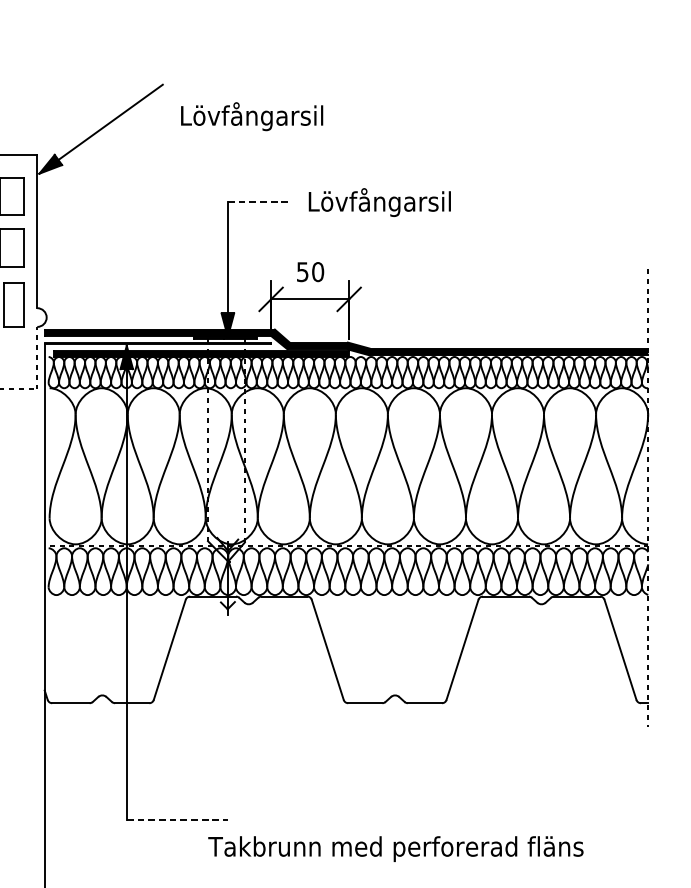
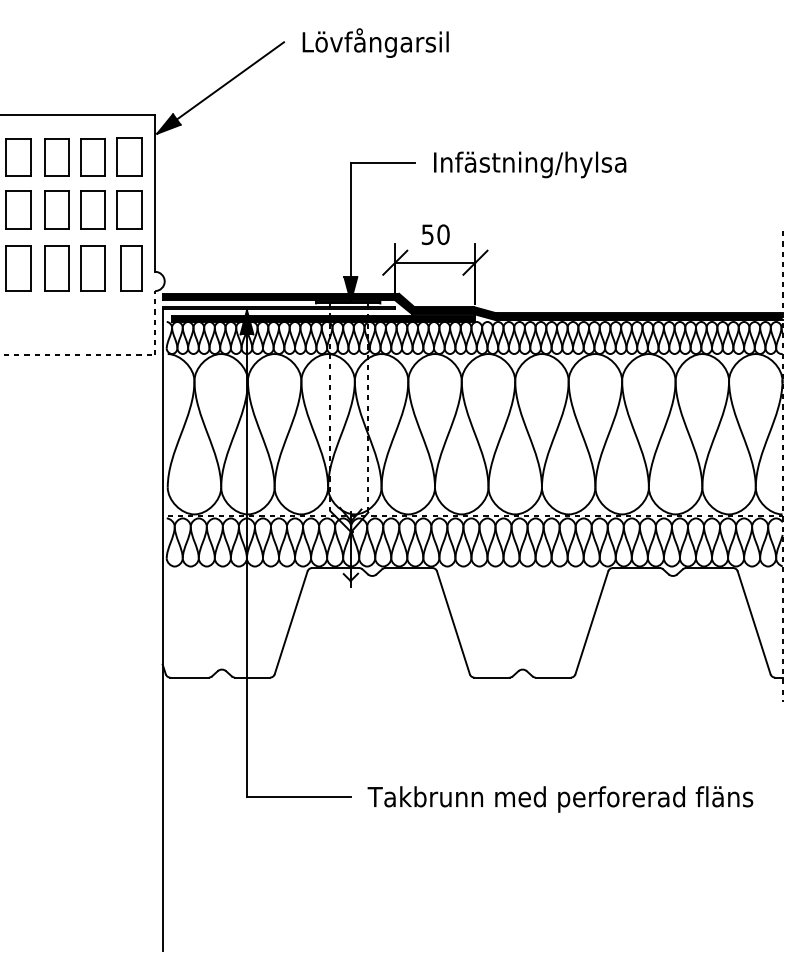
text: (251, 116) -> (375, 42), moved
line: (259, 201) -> (383, 162), dashed -> solid
text: (403, 202) -> (531, 163), Lövfångarsil -> Infästning/hylsa
line: (177, 819) -> (299, 797), dashed -> solid
text: (395, 849) -> (560, 799), moved

